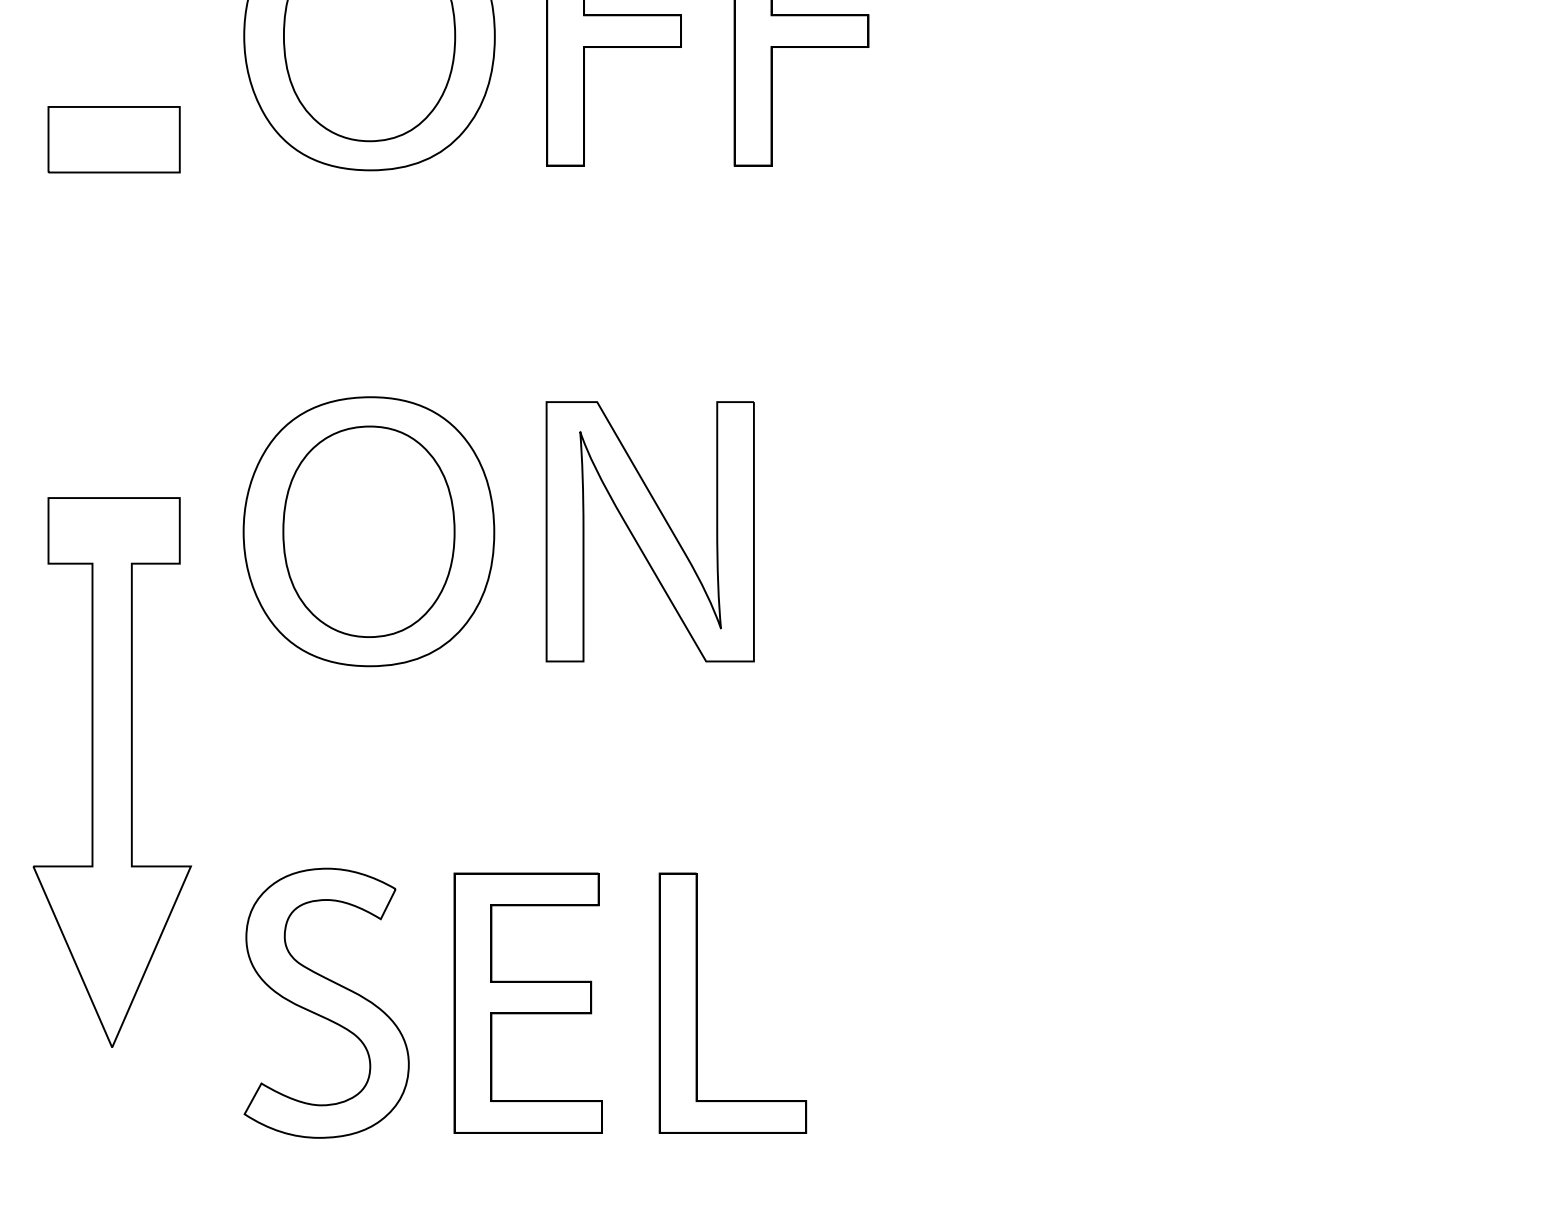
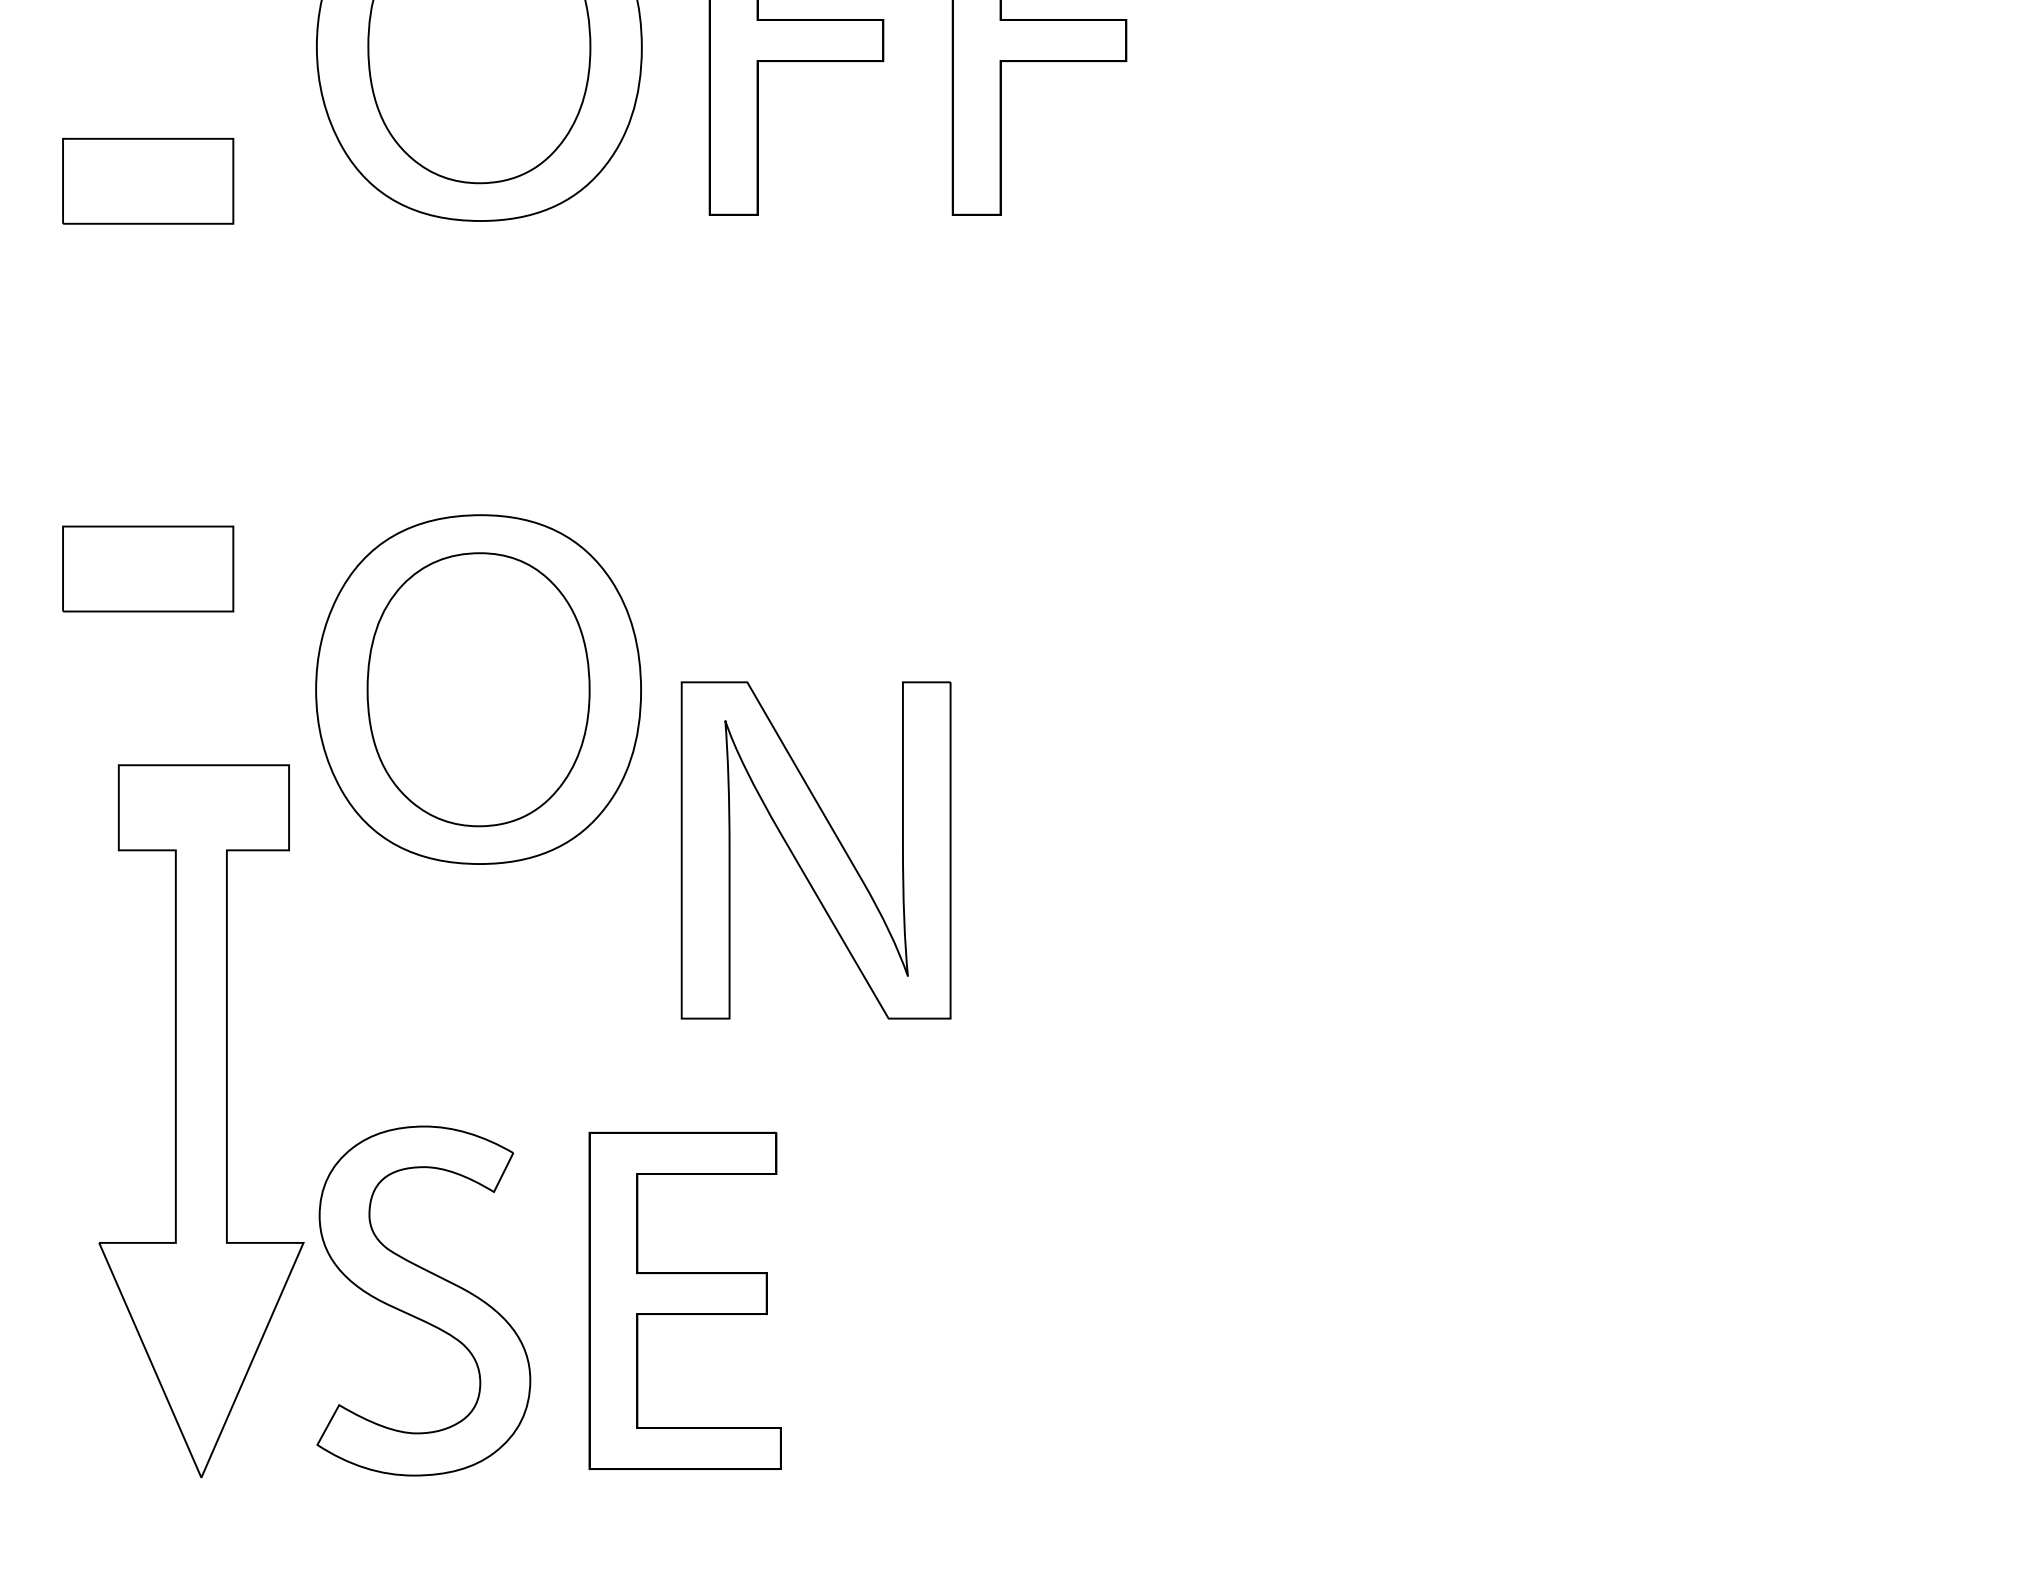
part: (113, 438) -> (147, 568), added
part: (649, 531) -> (815, 850), moved
part: (112, 772) -> (201, 1121), moved
part: (697, 1002) -> (904, 1300), removed

